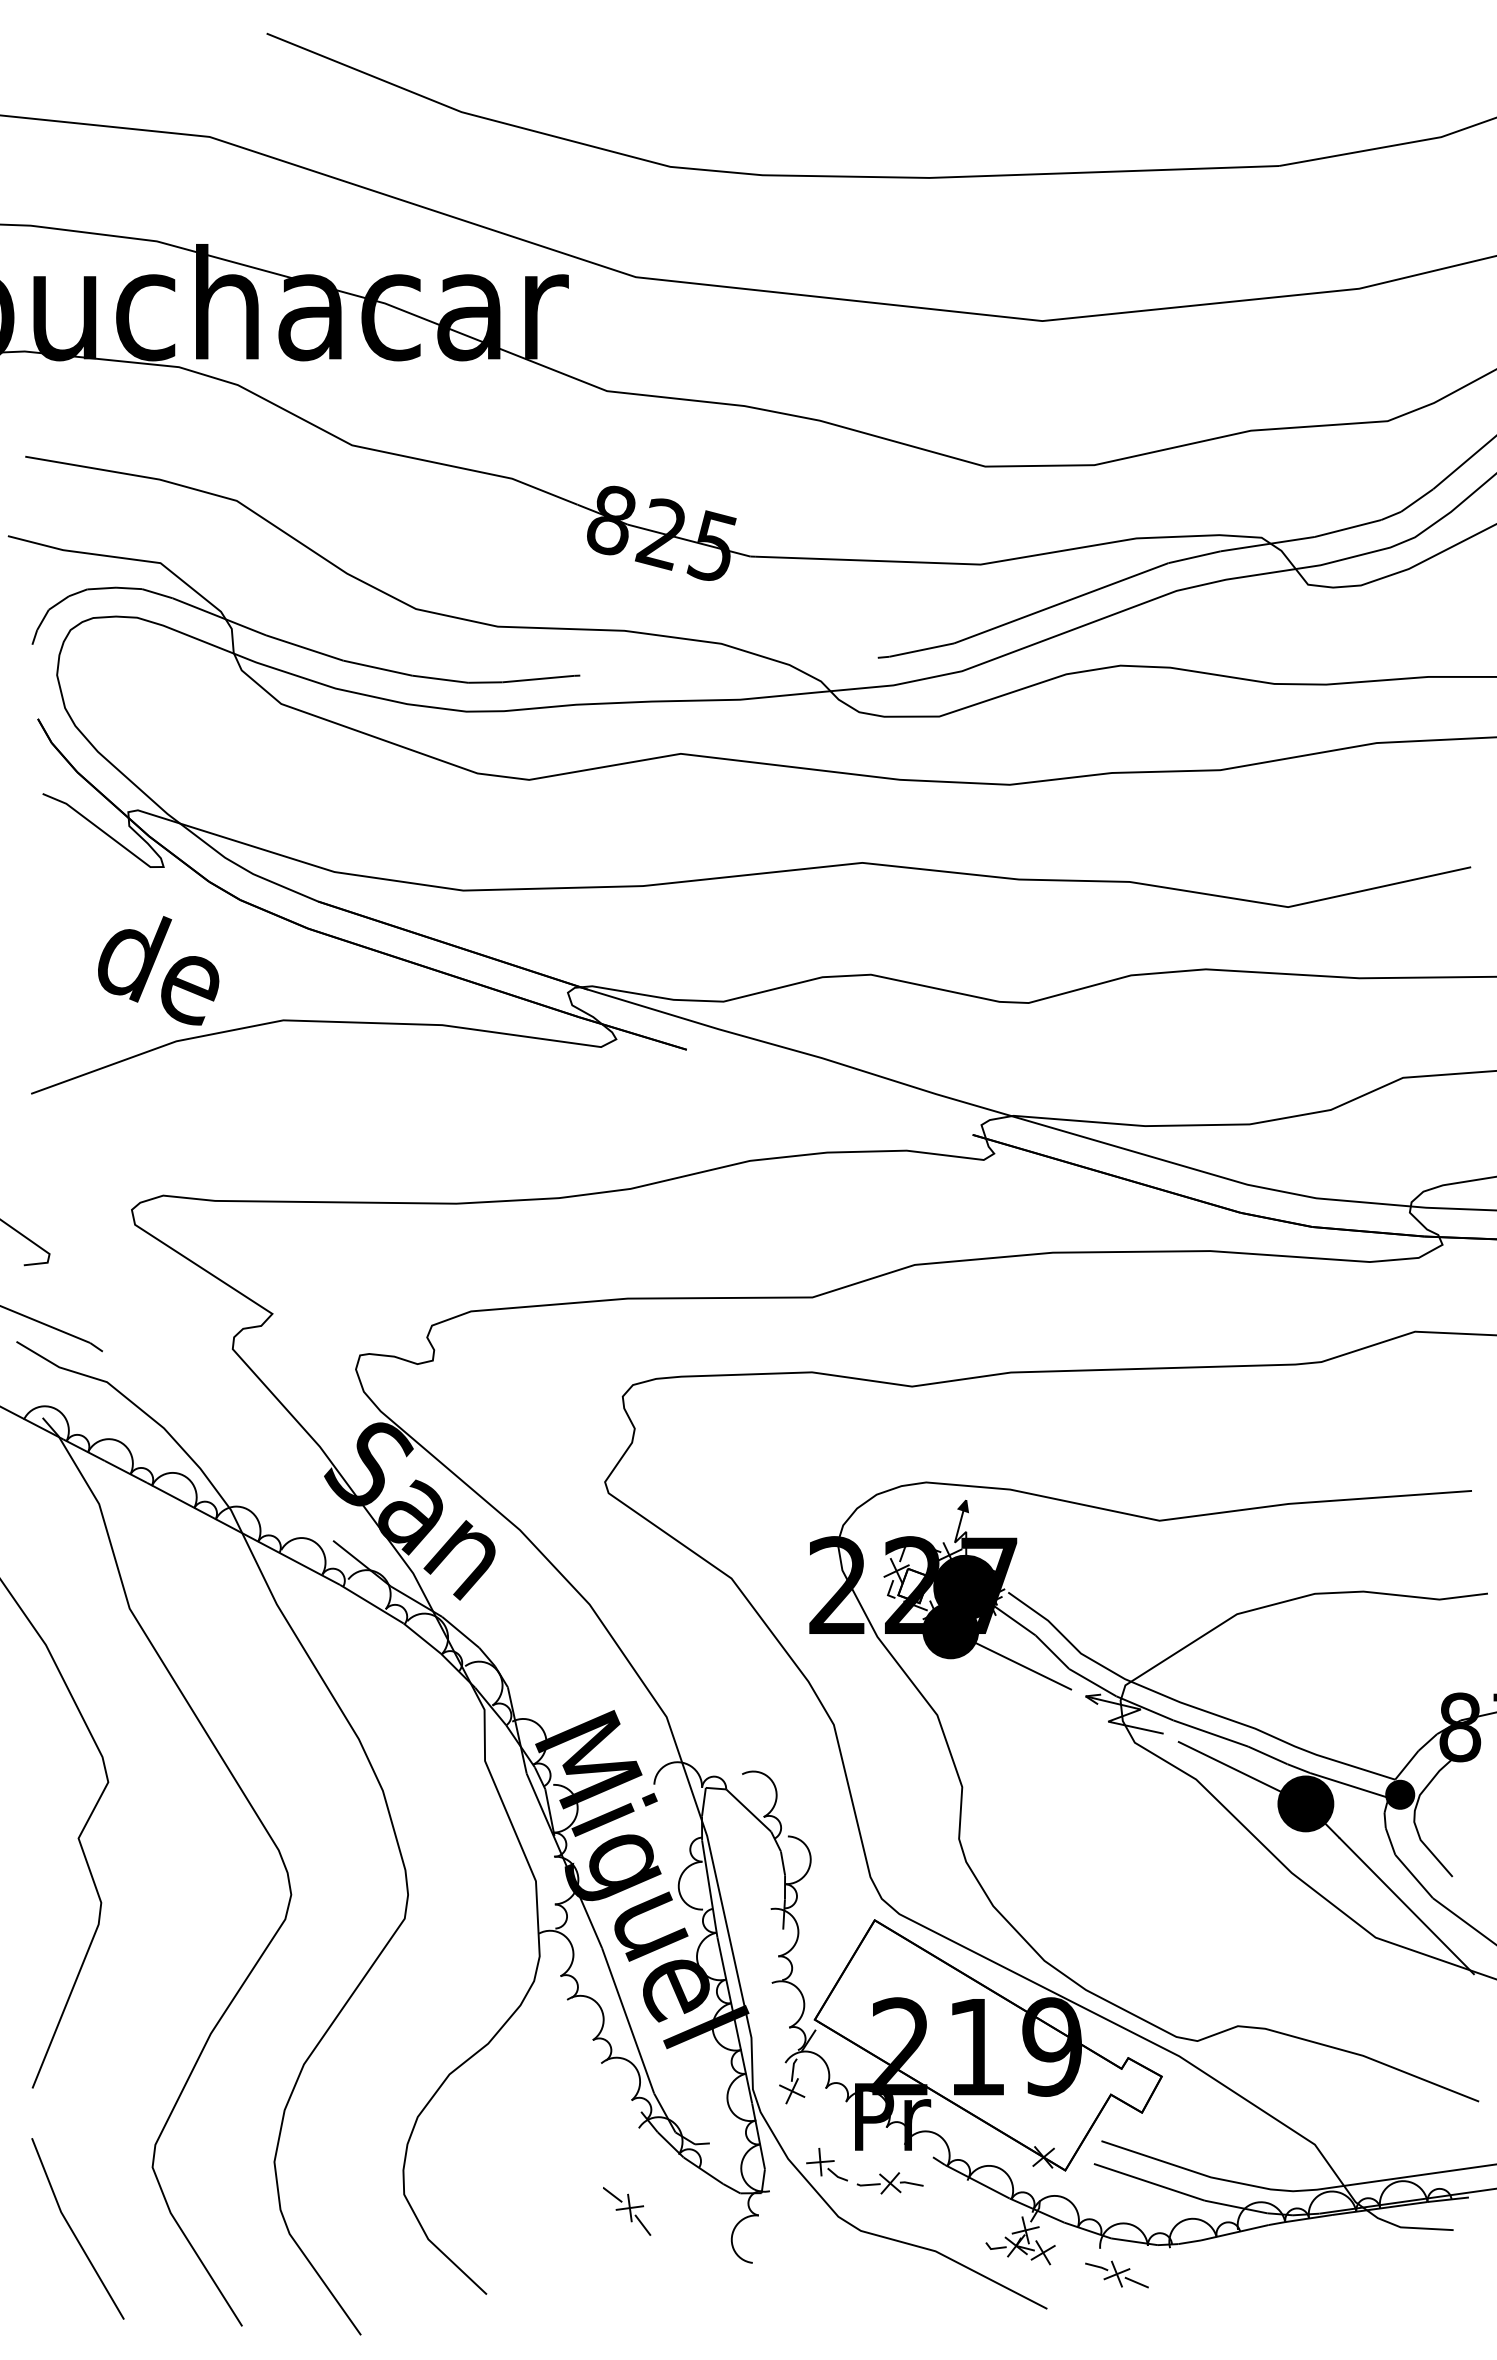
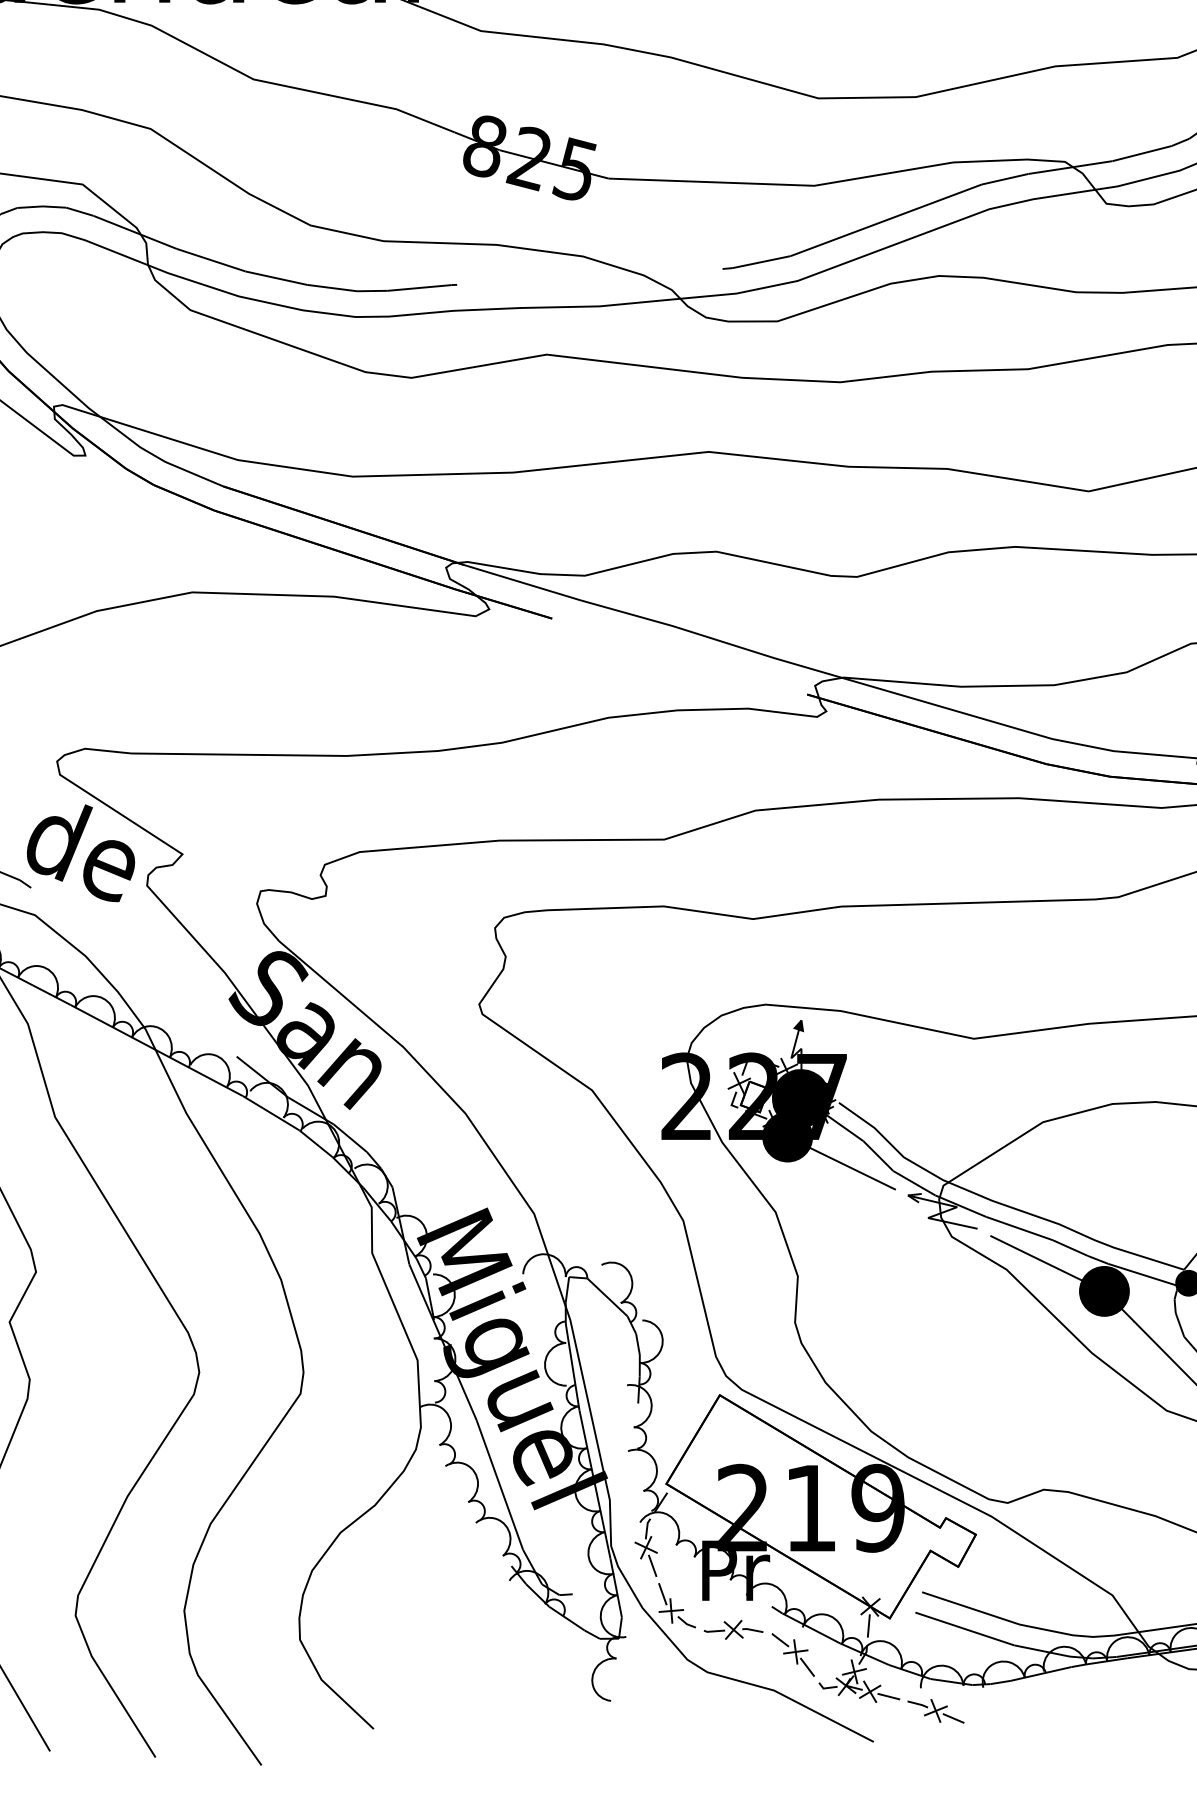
text: (158, 970) -> (80, 853), moved
line: (799, 2111) -> (652, 1565), added
line: (810, 2143) -> (662, 1594), added
line: (1041, 2178) -> (868, 1625), added
part: (627, 2211) -> (793, 1655), moved
line: (1063, 2258) -> (888, 1696), added

